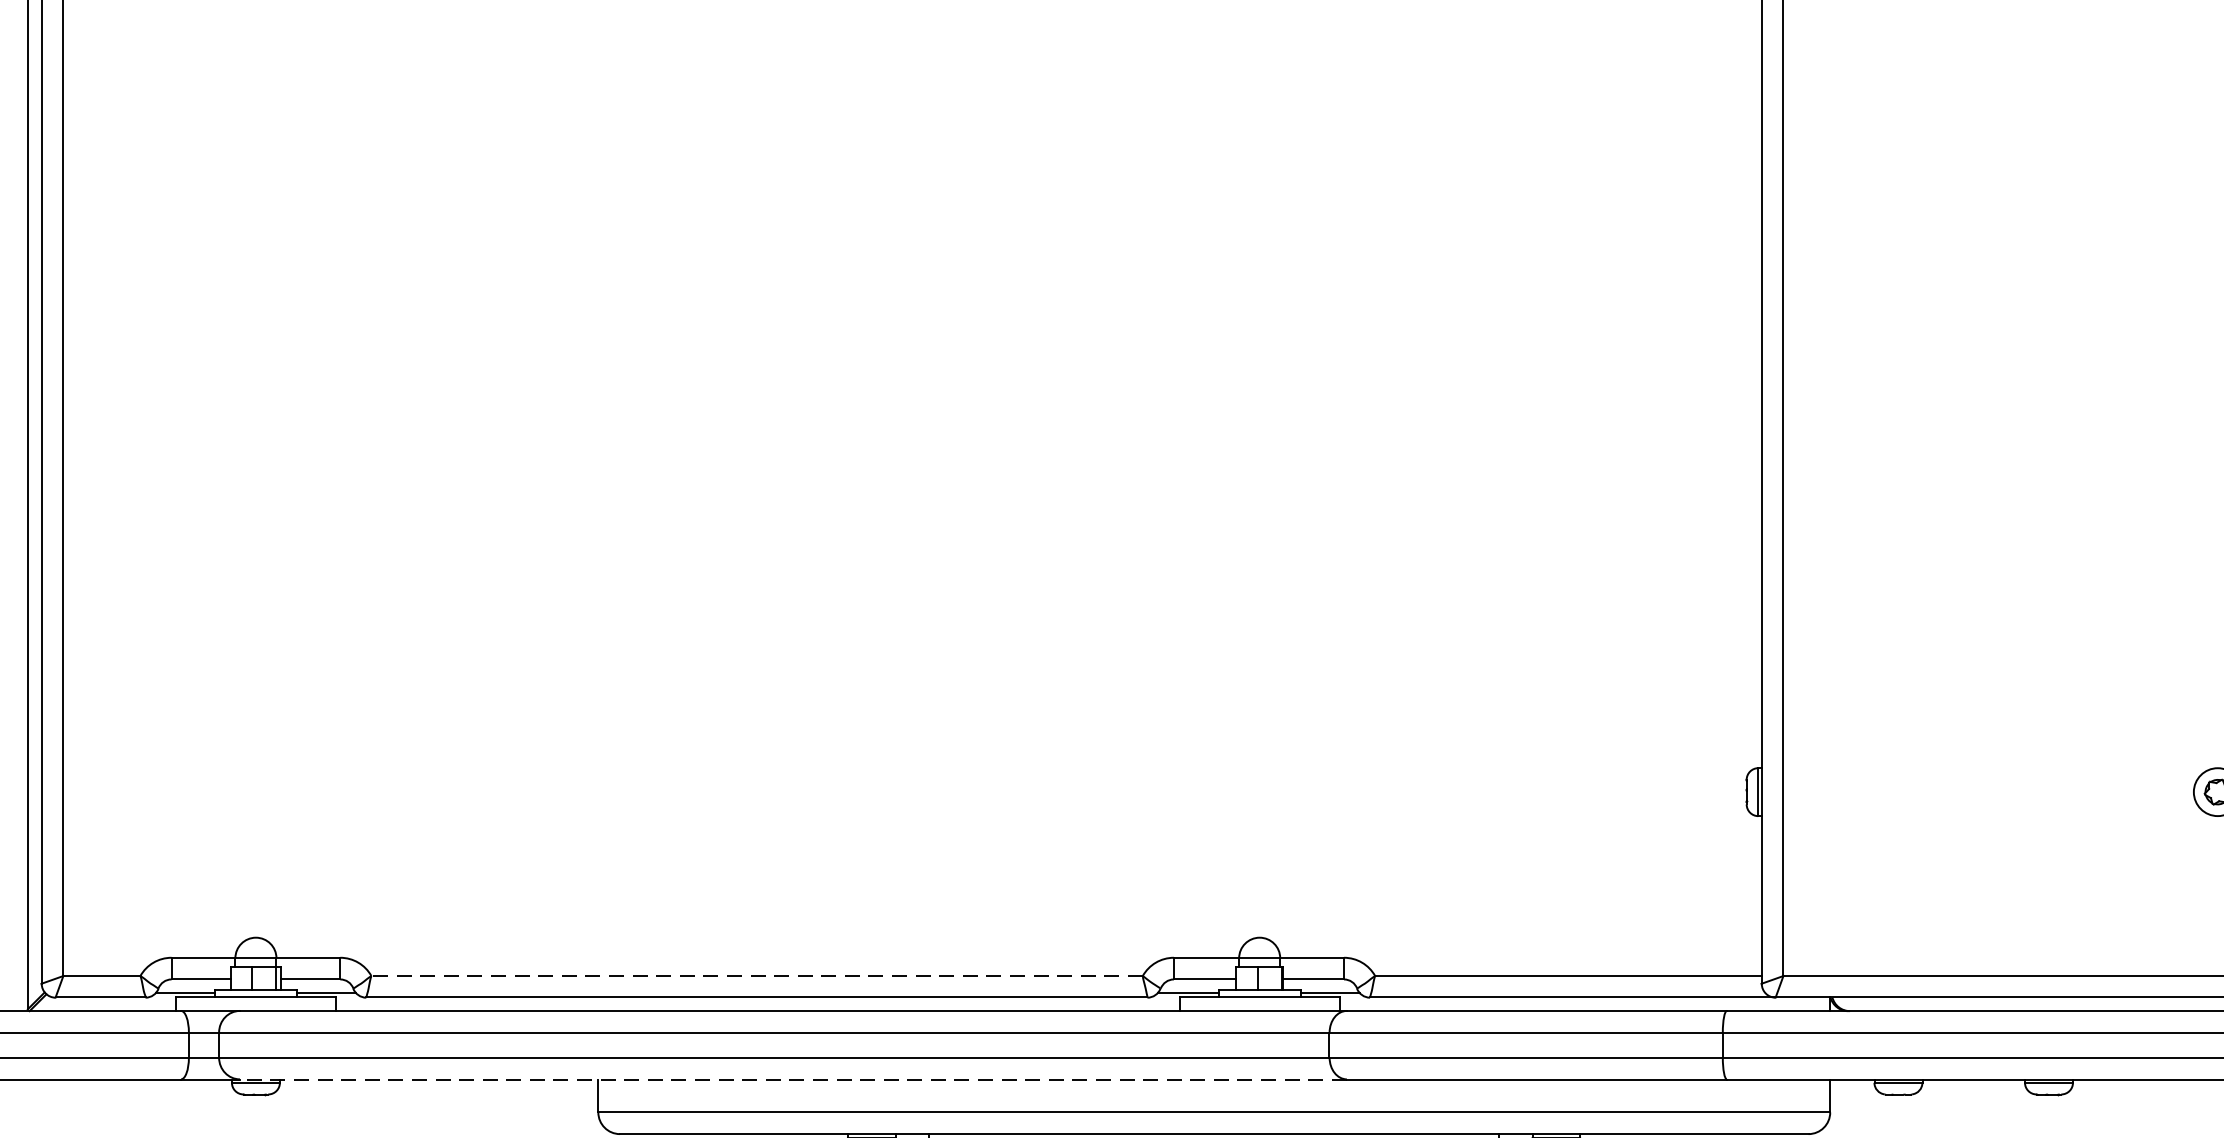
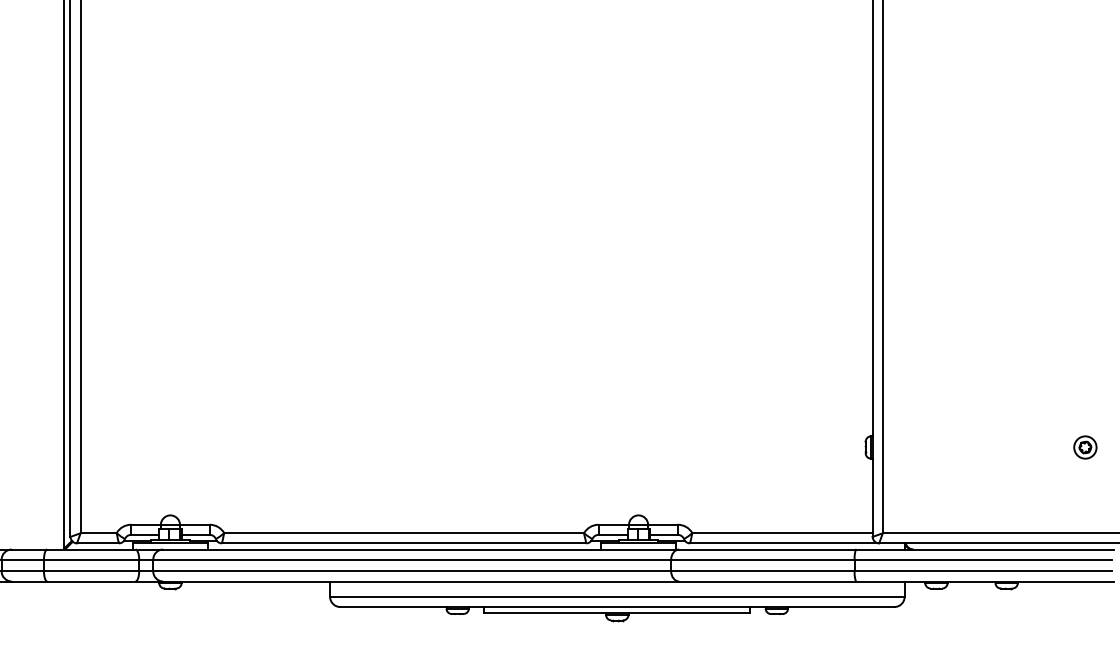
line: (757, 976) -> (404, 533), dashed -> solid
line: (792, 1079) -> (420, 581), dashed -> solid

